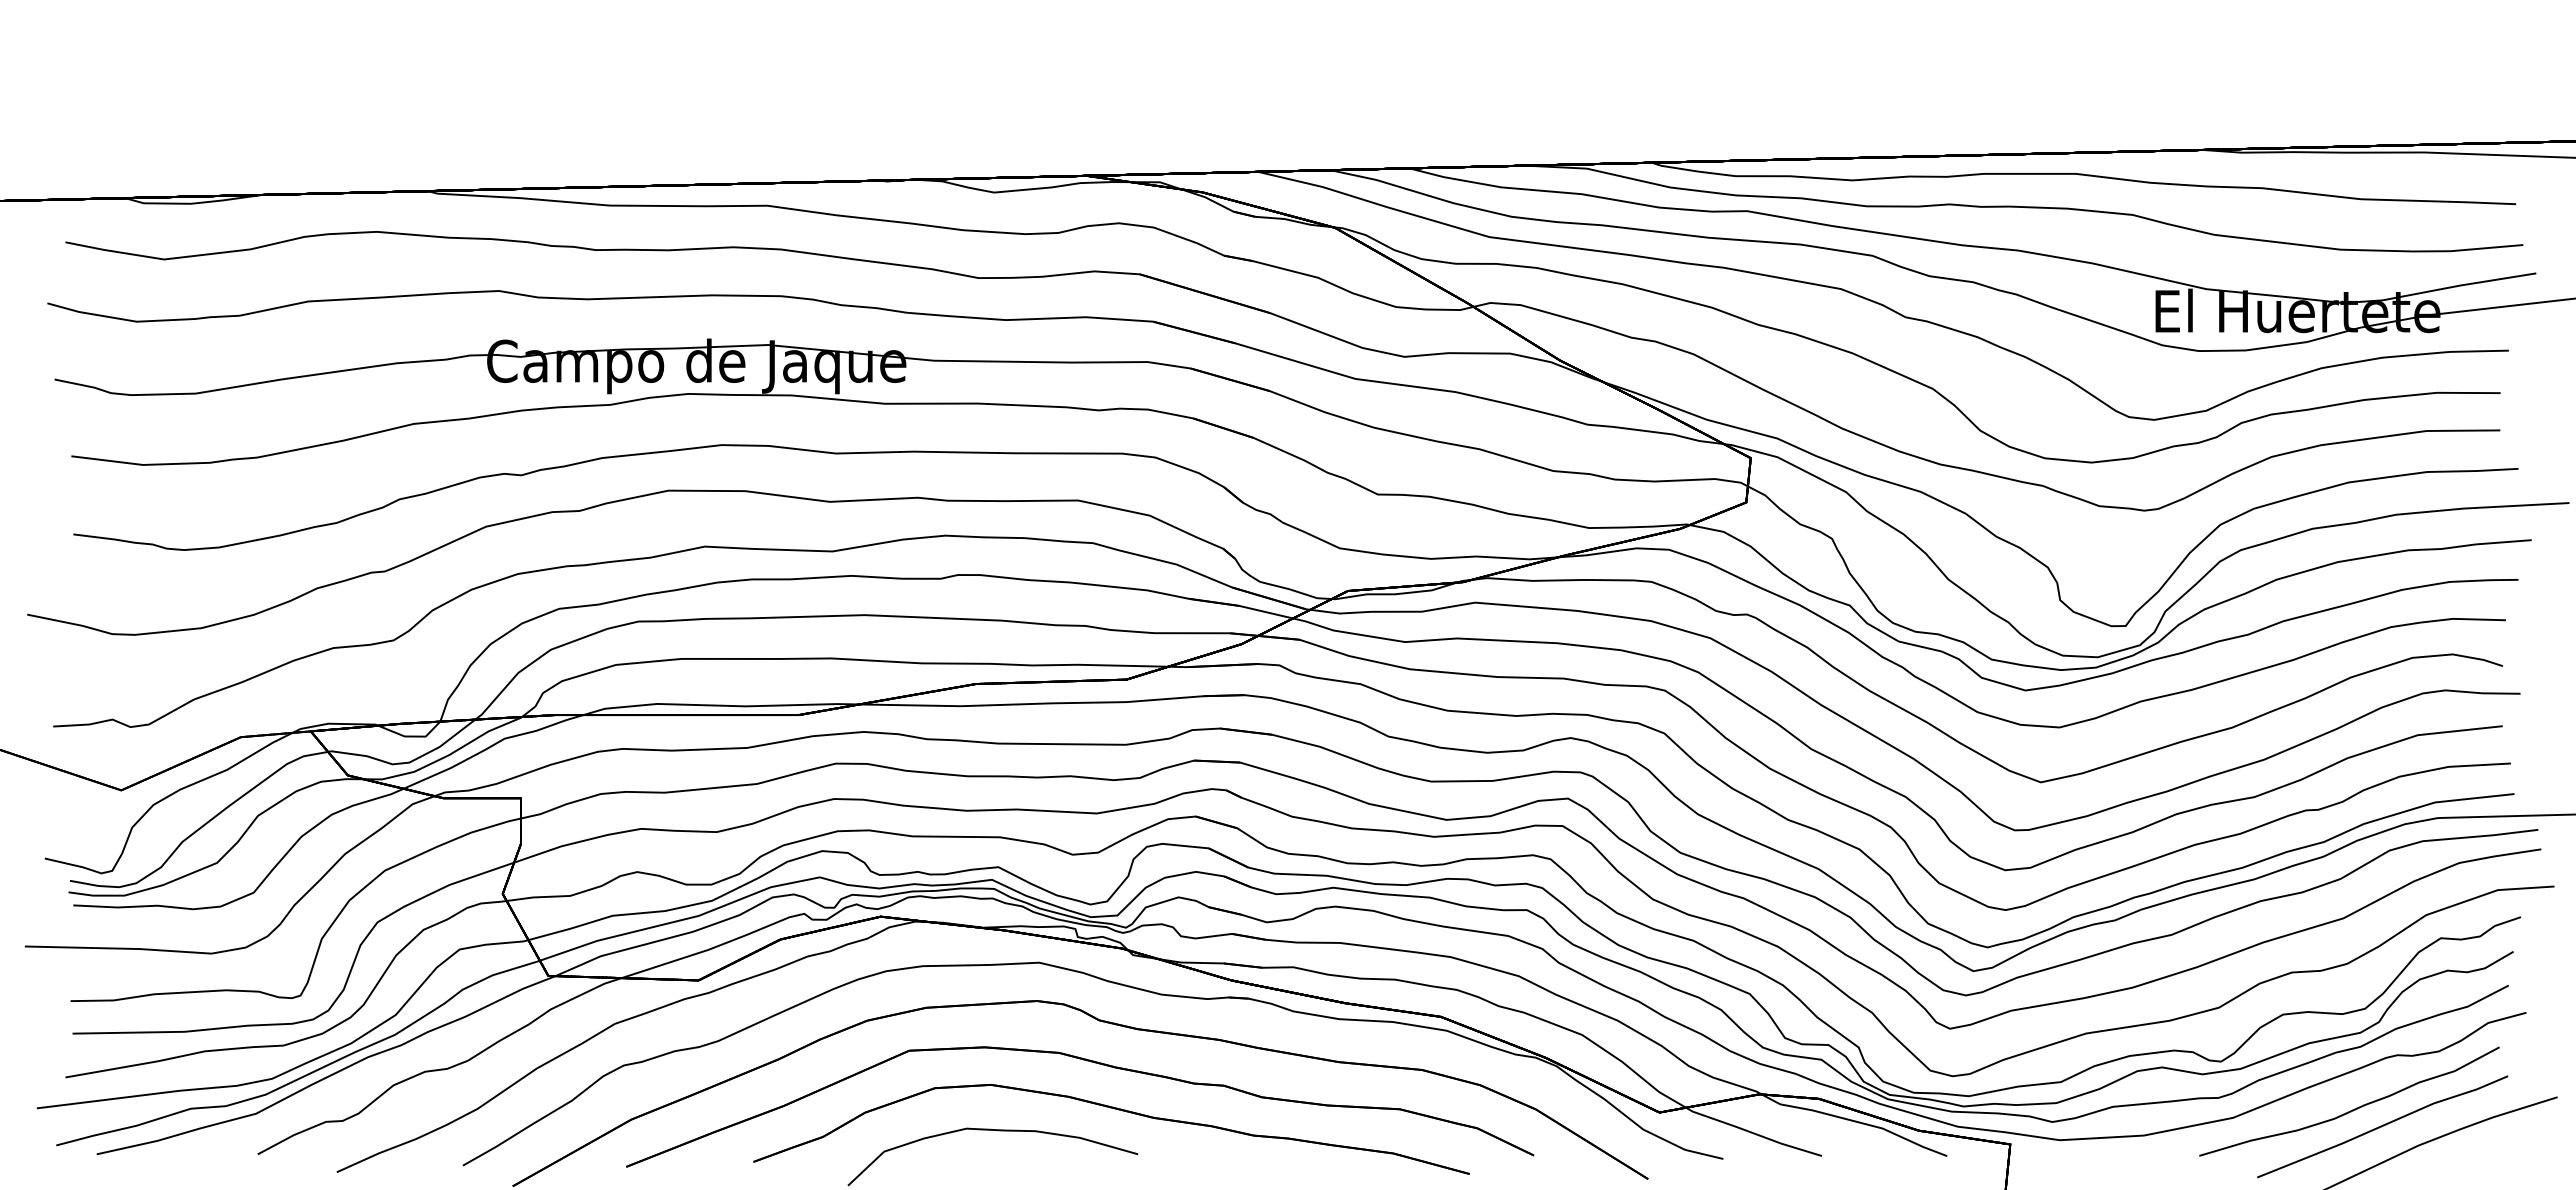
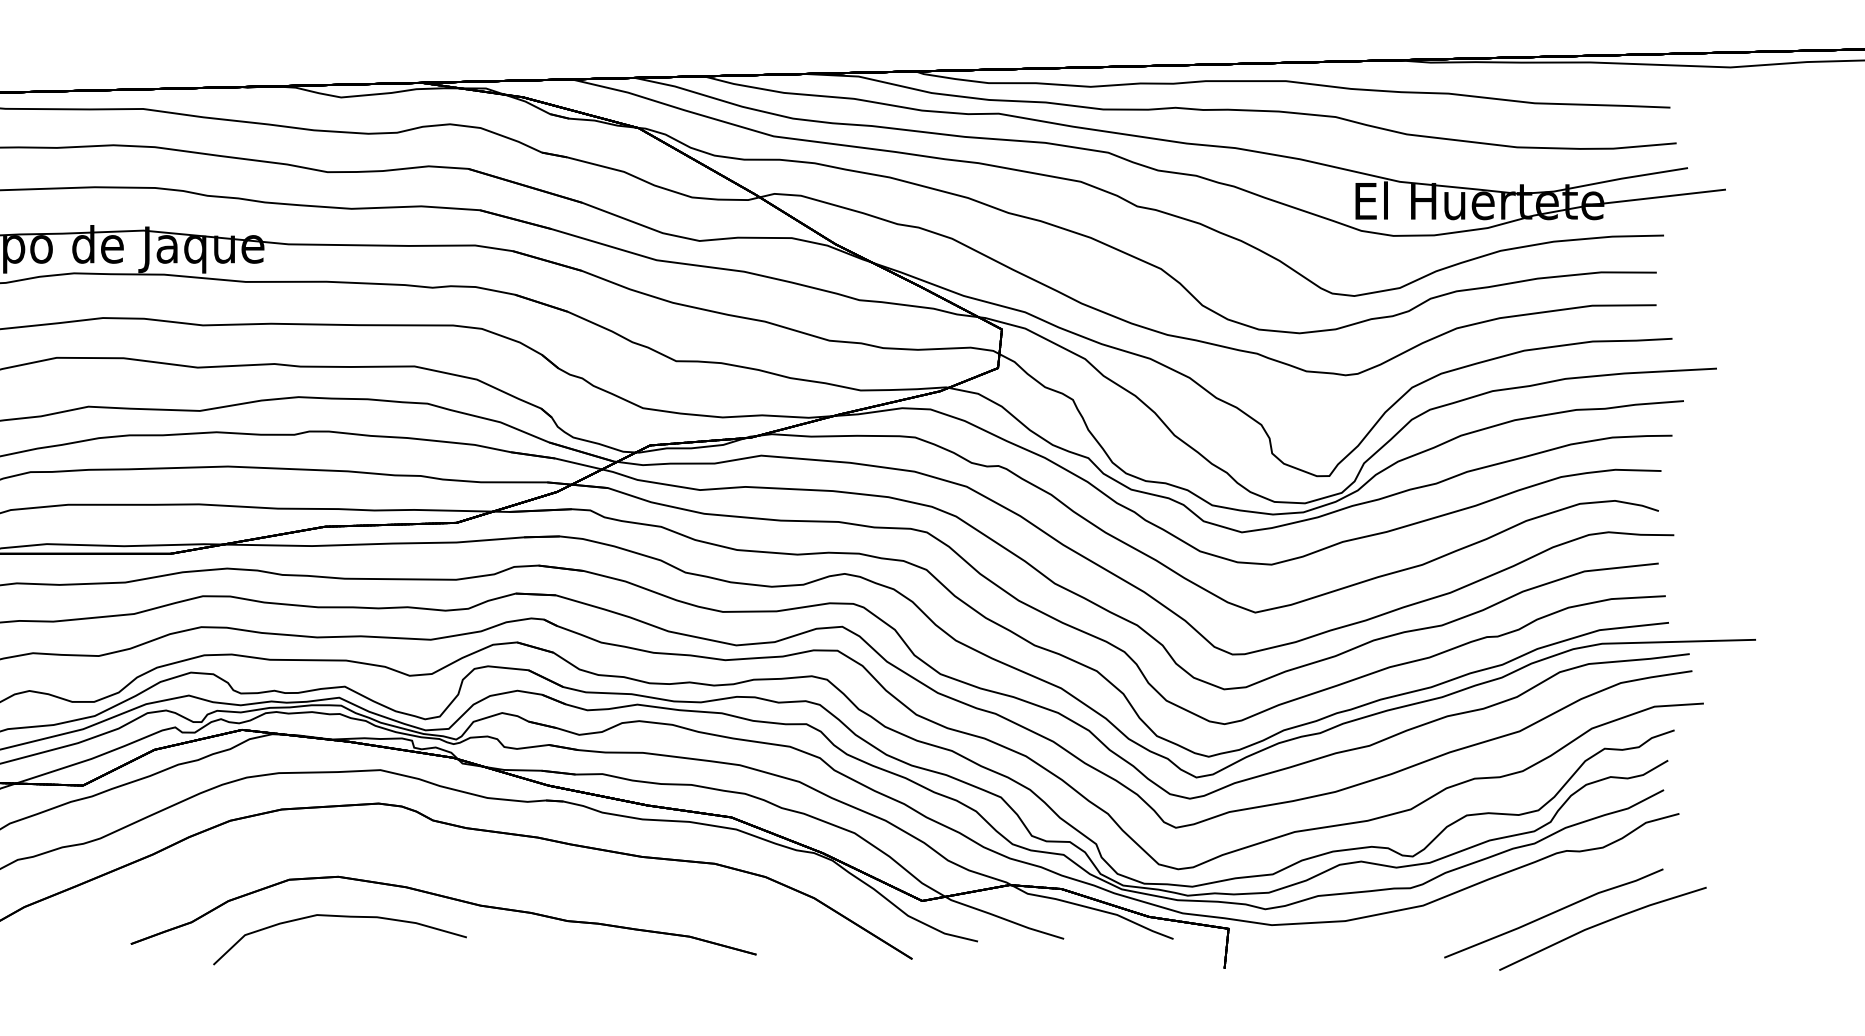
part: (1091, 1062) -> (426, 857), removed
curve: (2352, 1109) -> (1527, 898), removed

